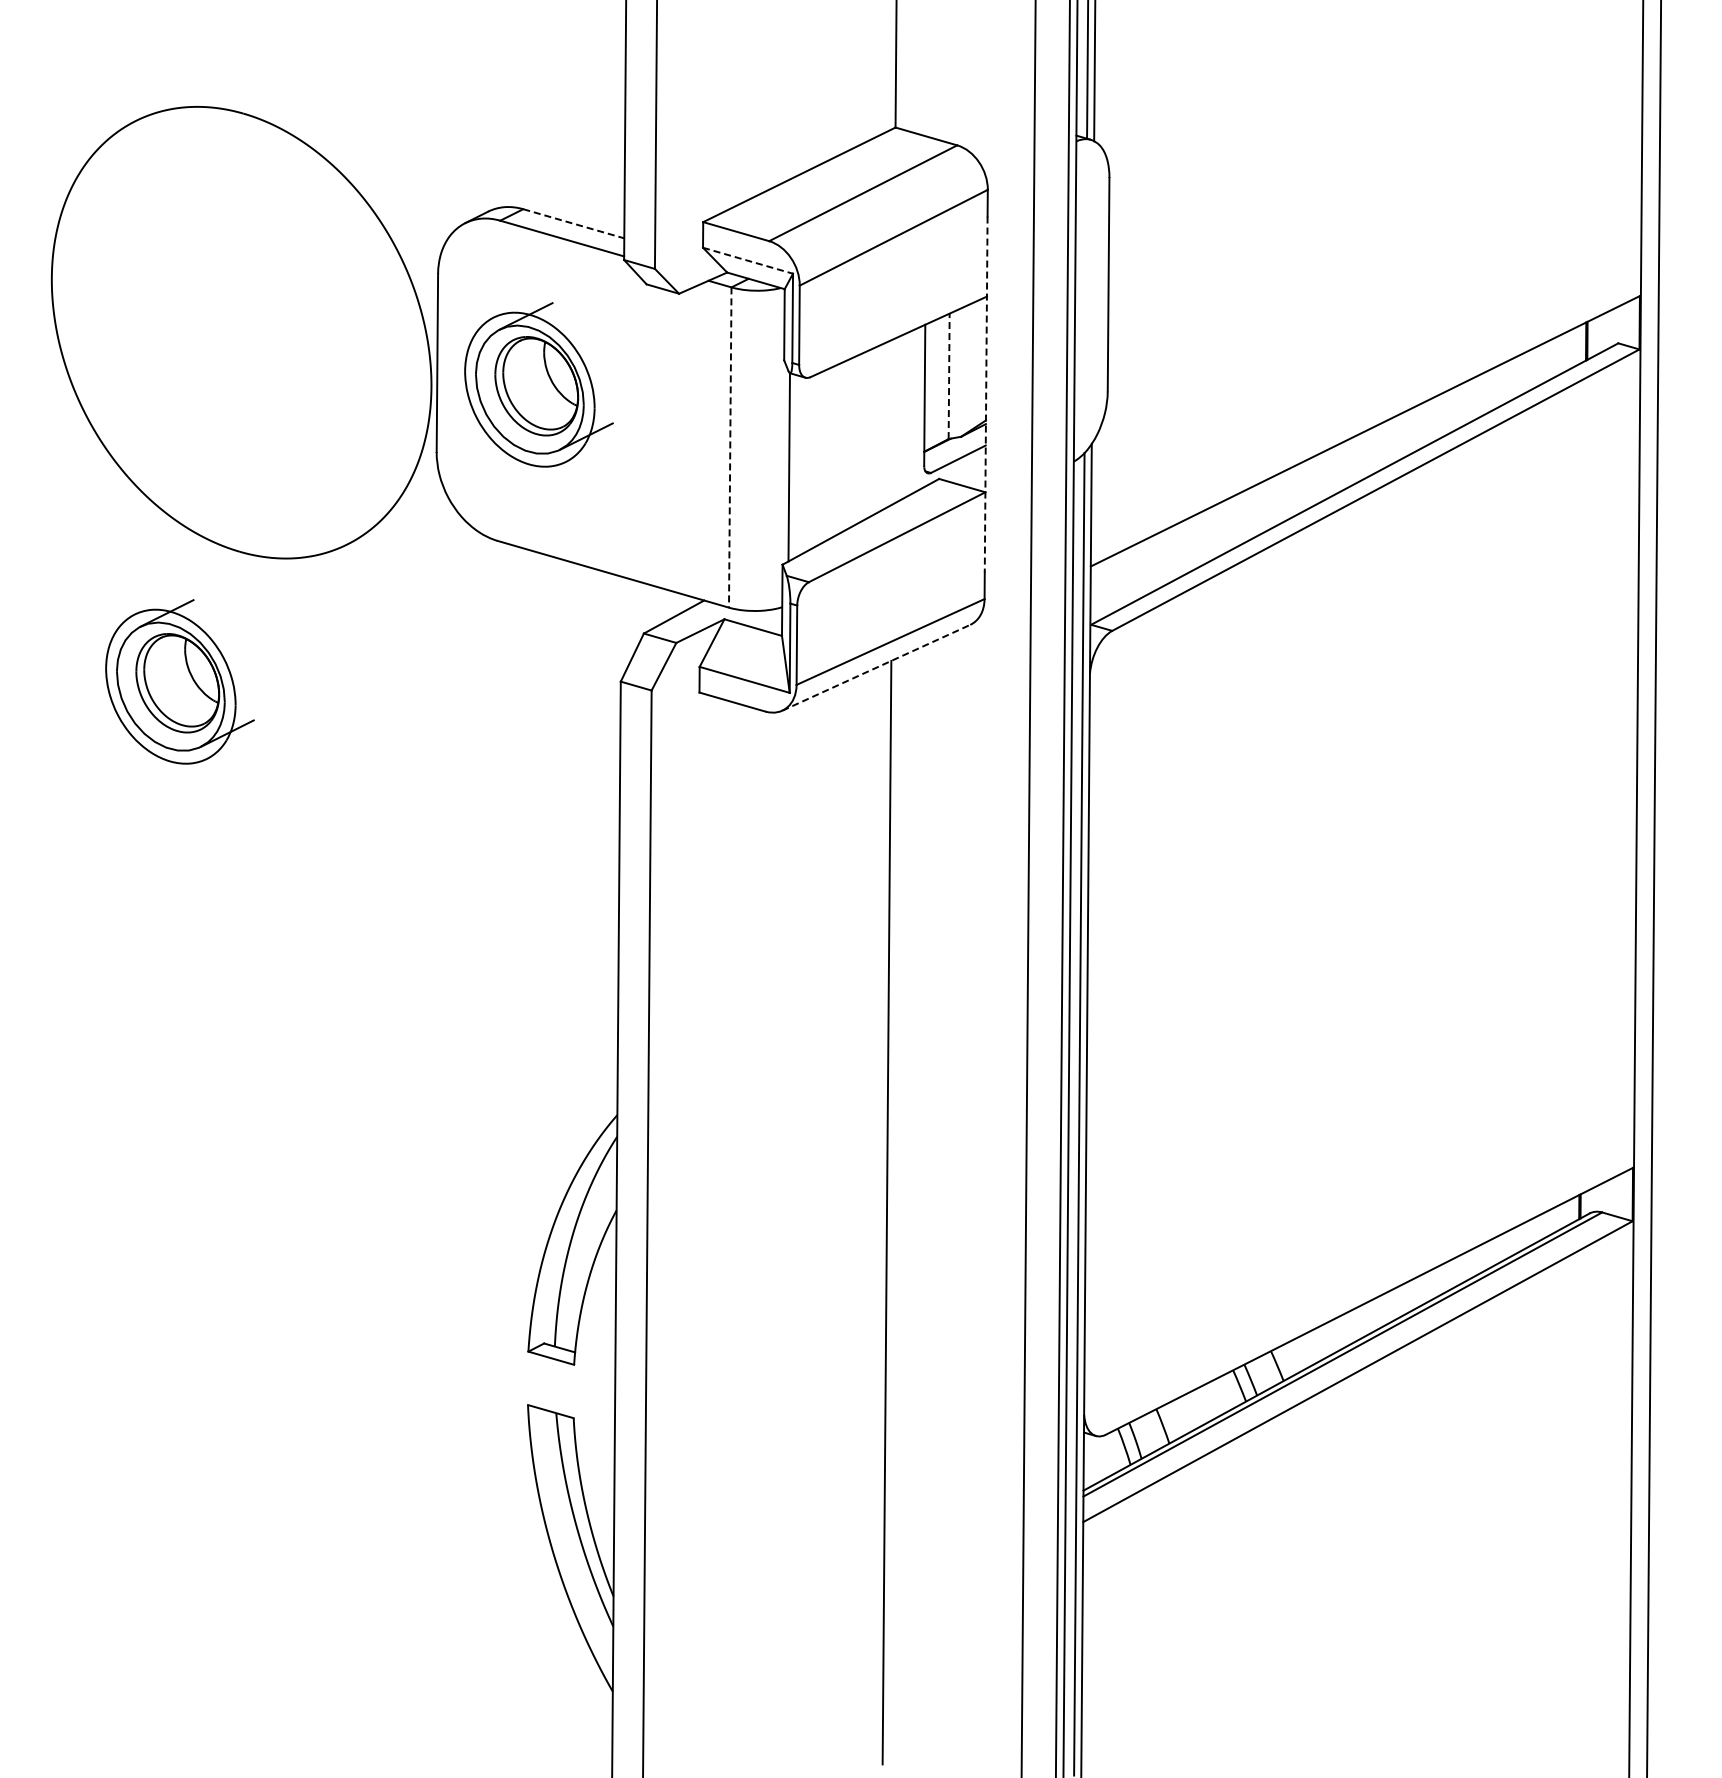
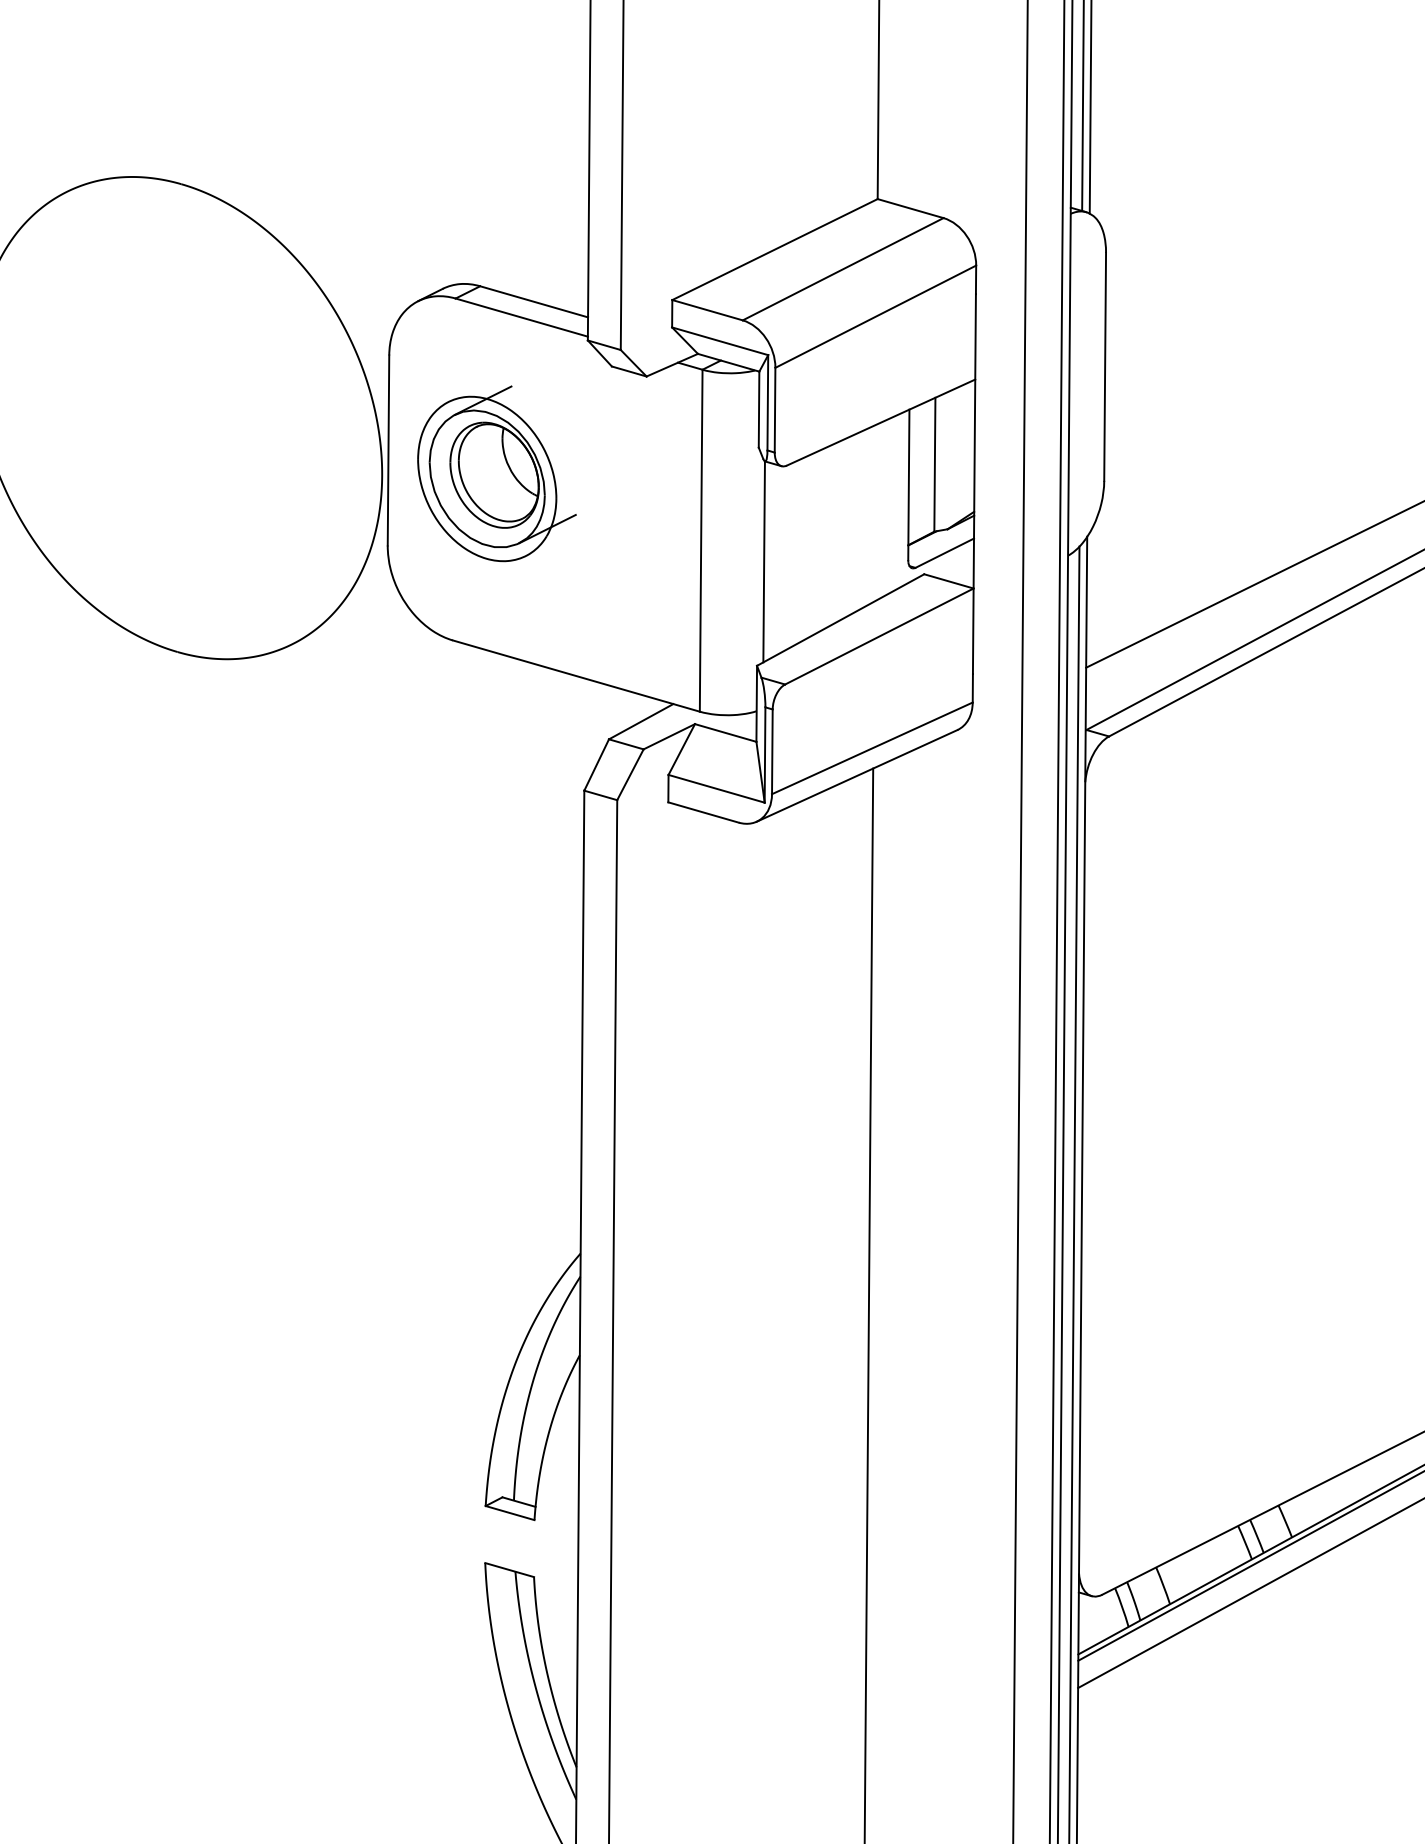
line: (573, 223) -> (533, 301), dashed -> solid
line: (748, 260) -> (720, 341), dashed -> solid
line: (949, 376) -> (935, 464), dashed -> solid
line: (986, 394) -> (974, 484), dashed -> solid
line: (730, 448) -> (701, 541), dashed -> solid
line: (876, 667) -> (857, 775), dashed -> solid
part: (179, 681) -> (113, 790), removed

